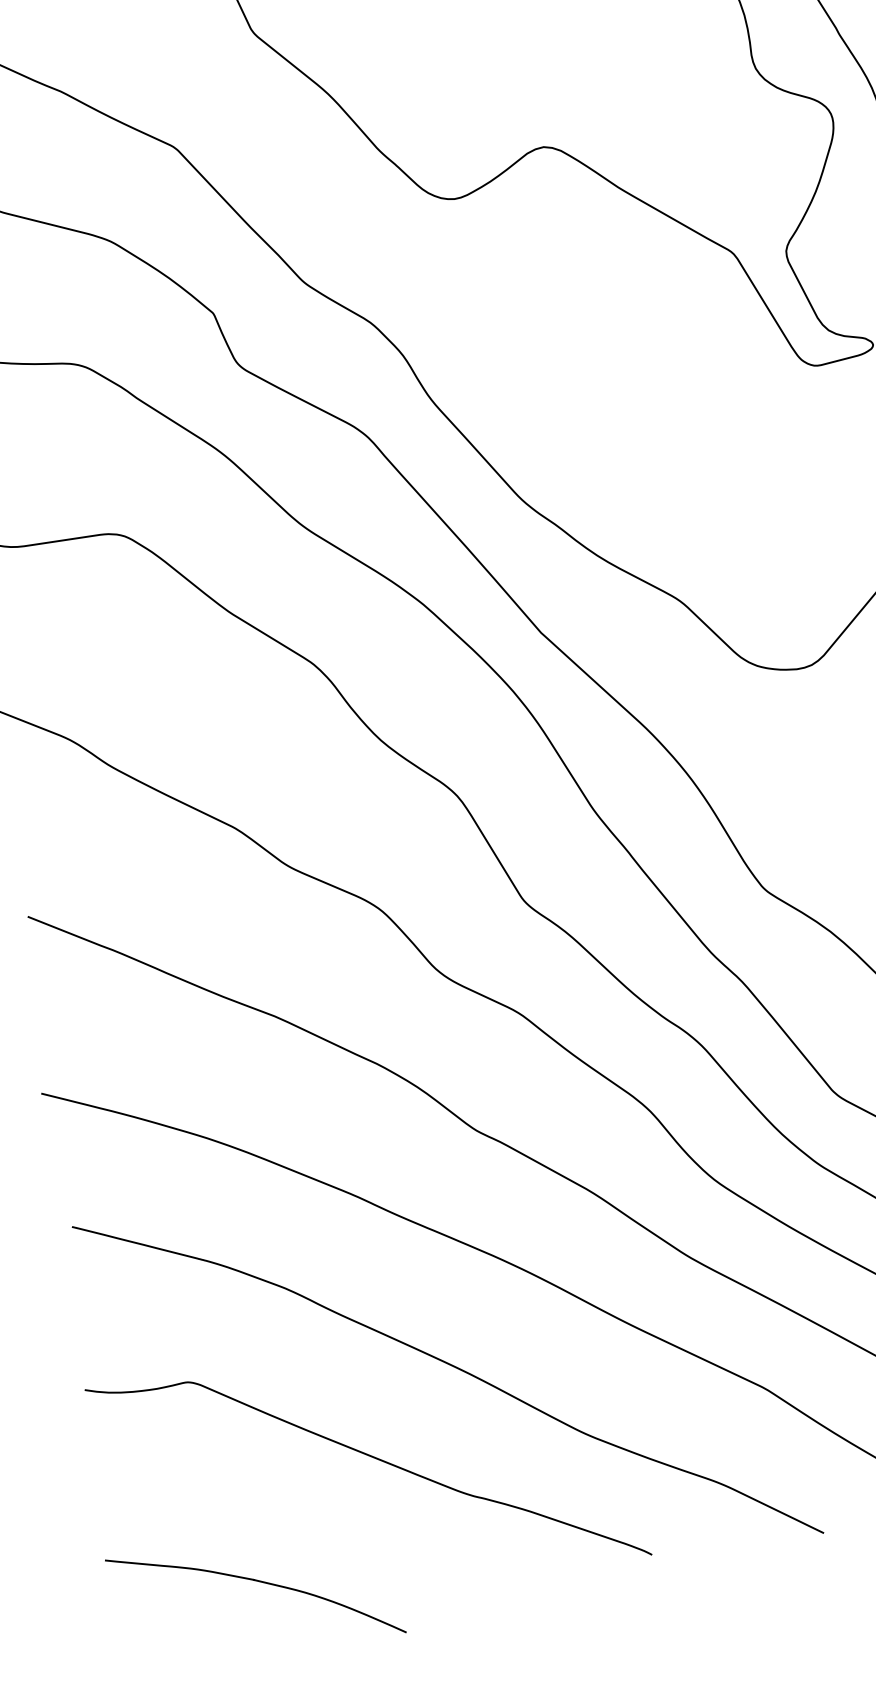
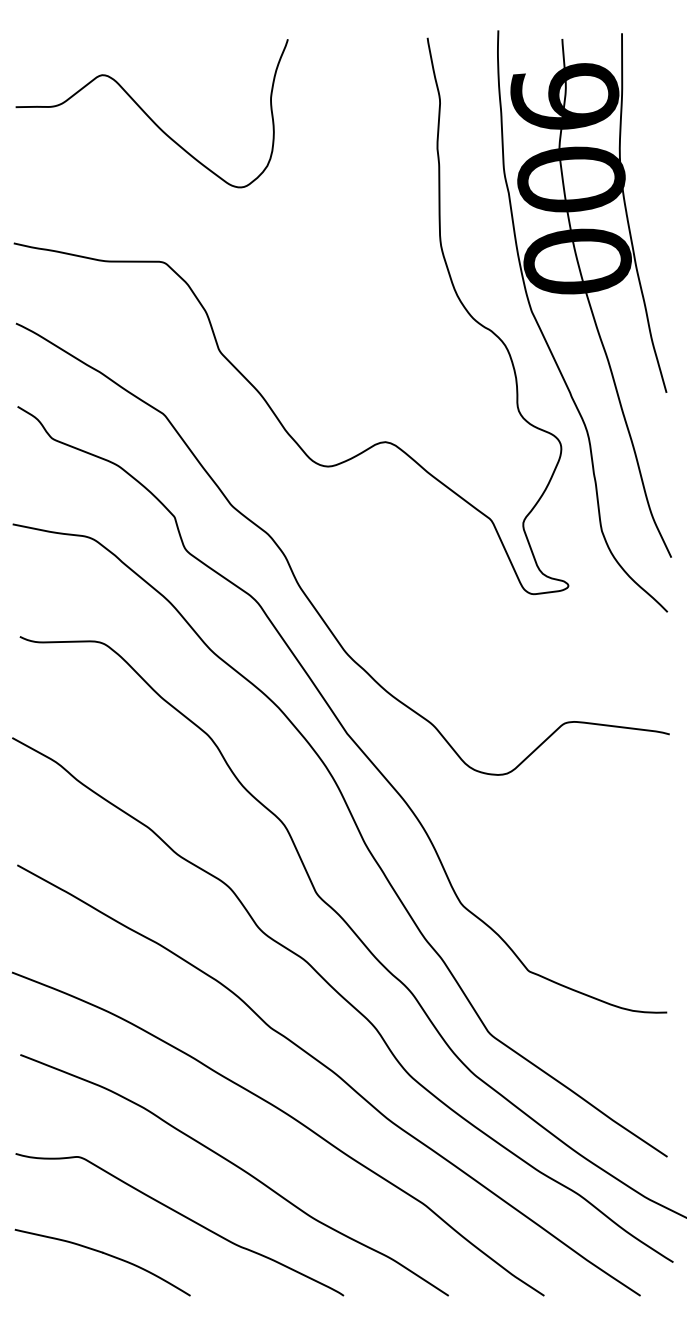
curve: (257, 1582) -> (104, 1254), moved

